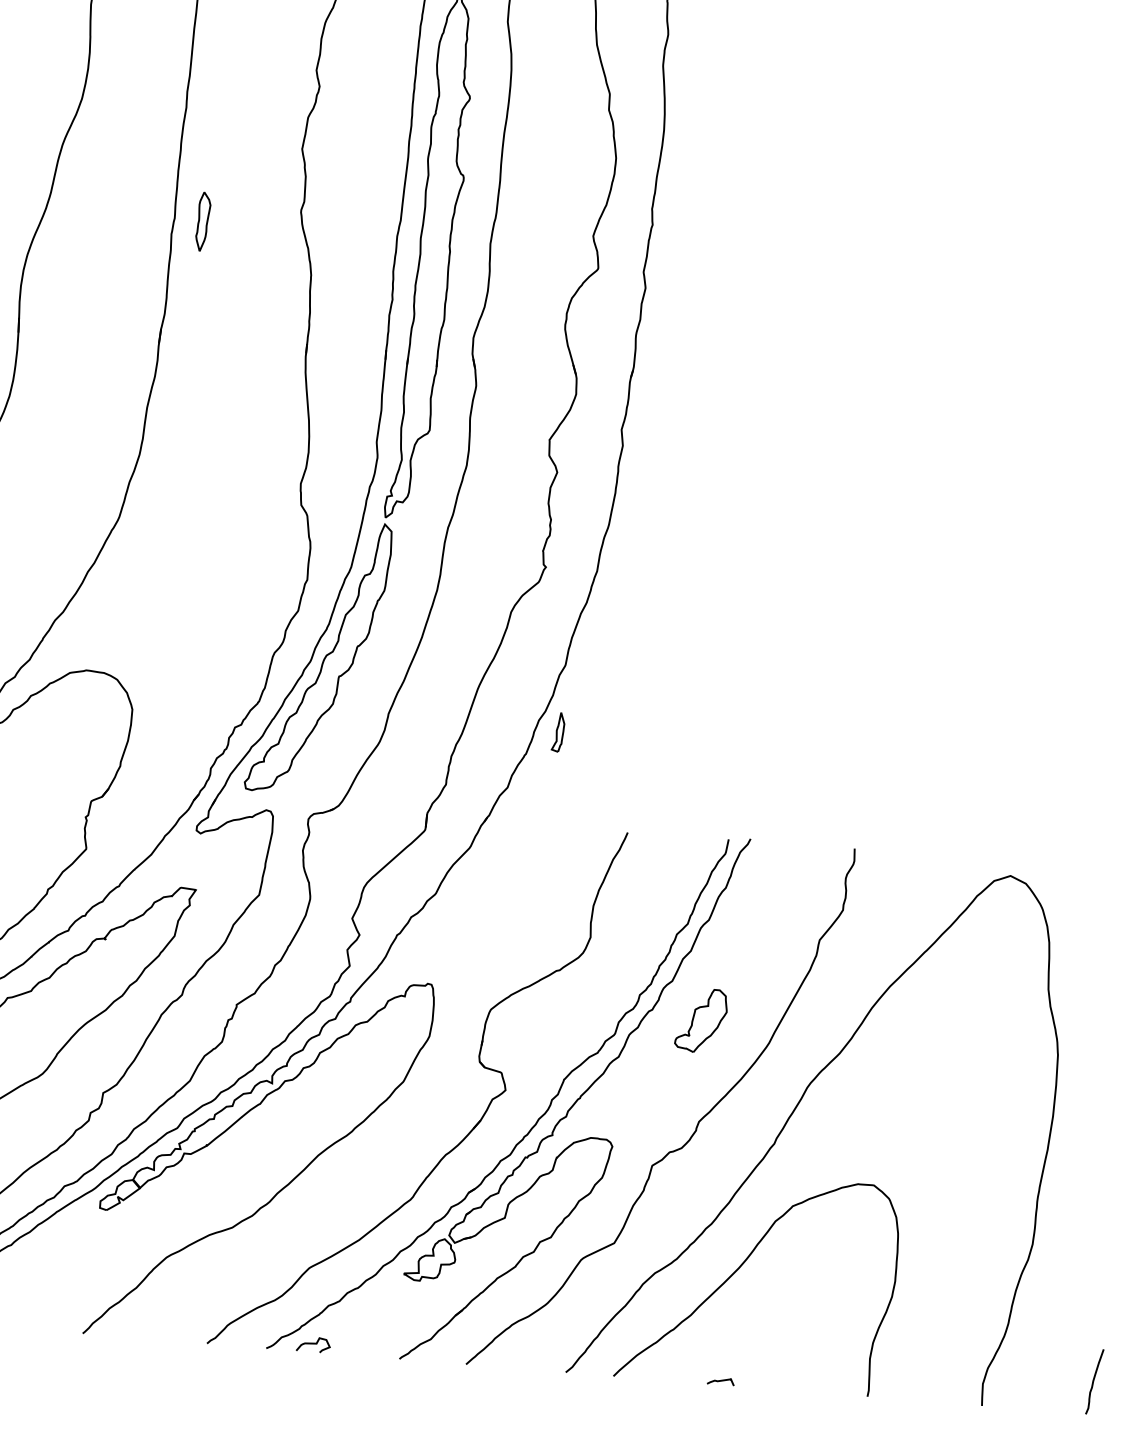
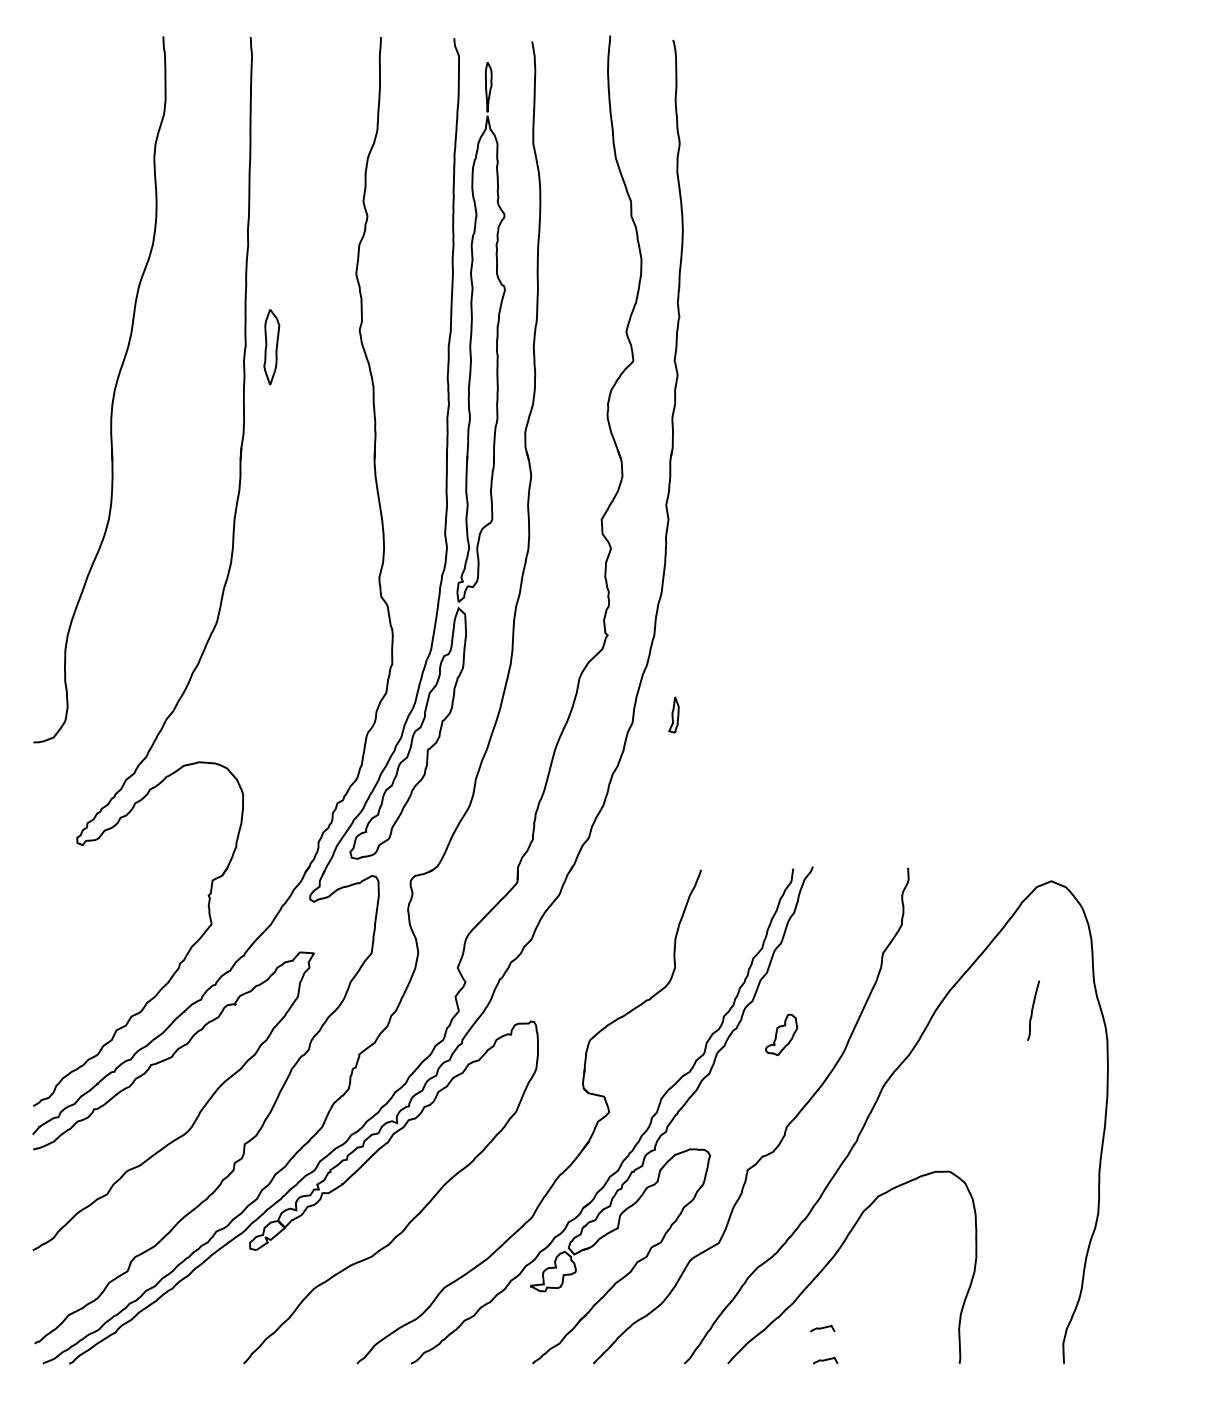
part: (202, 221) -> (271, 346), size x1.4
part: (557, 731) -> (673, 714), moved
part: (701, 1020) -> (781, 1034), size x0.7
curve: (313, 1344) -> (453, 1356), removed
curve: (720, 1345) -> (822, 1328), added
curve: (1094, 1381) -> (1033, 1010), moved

